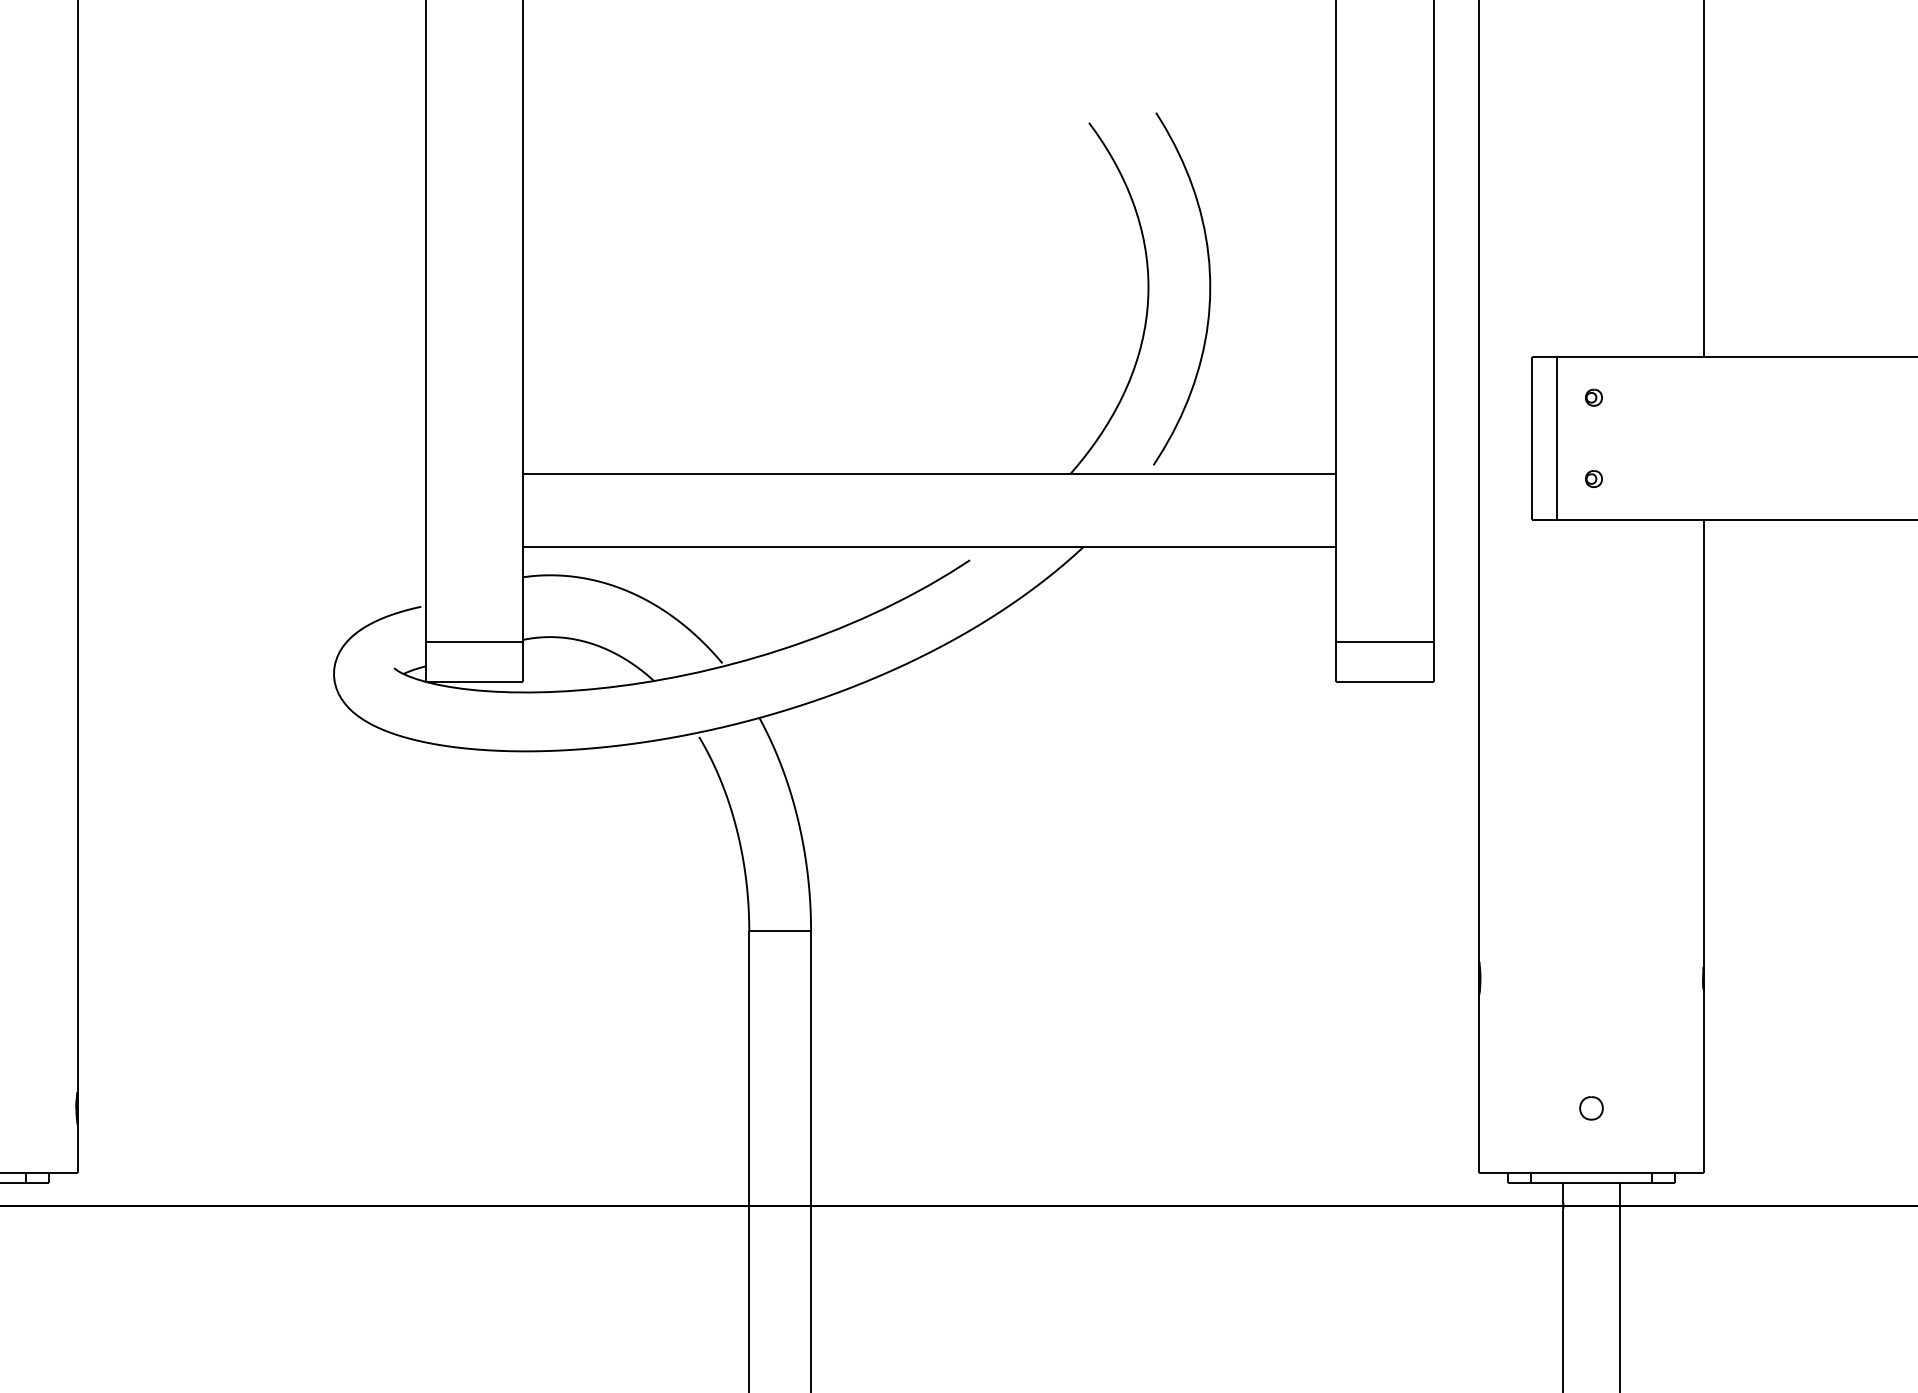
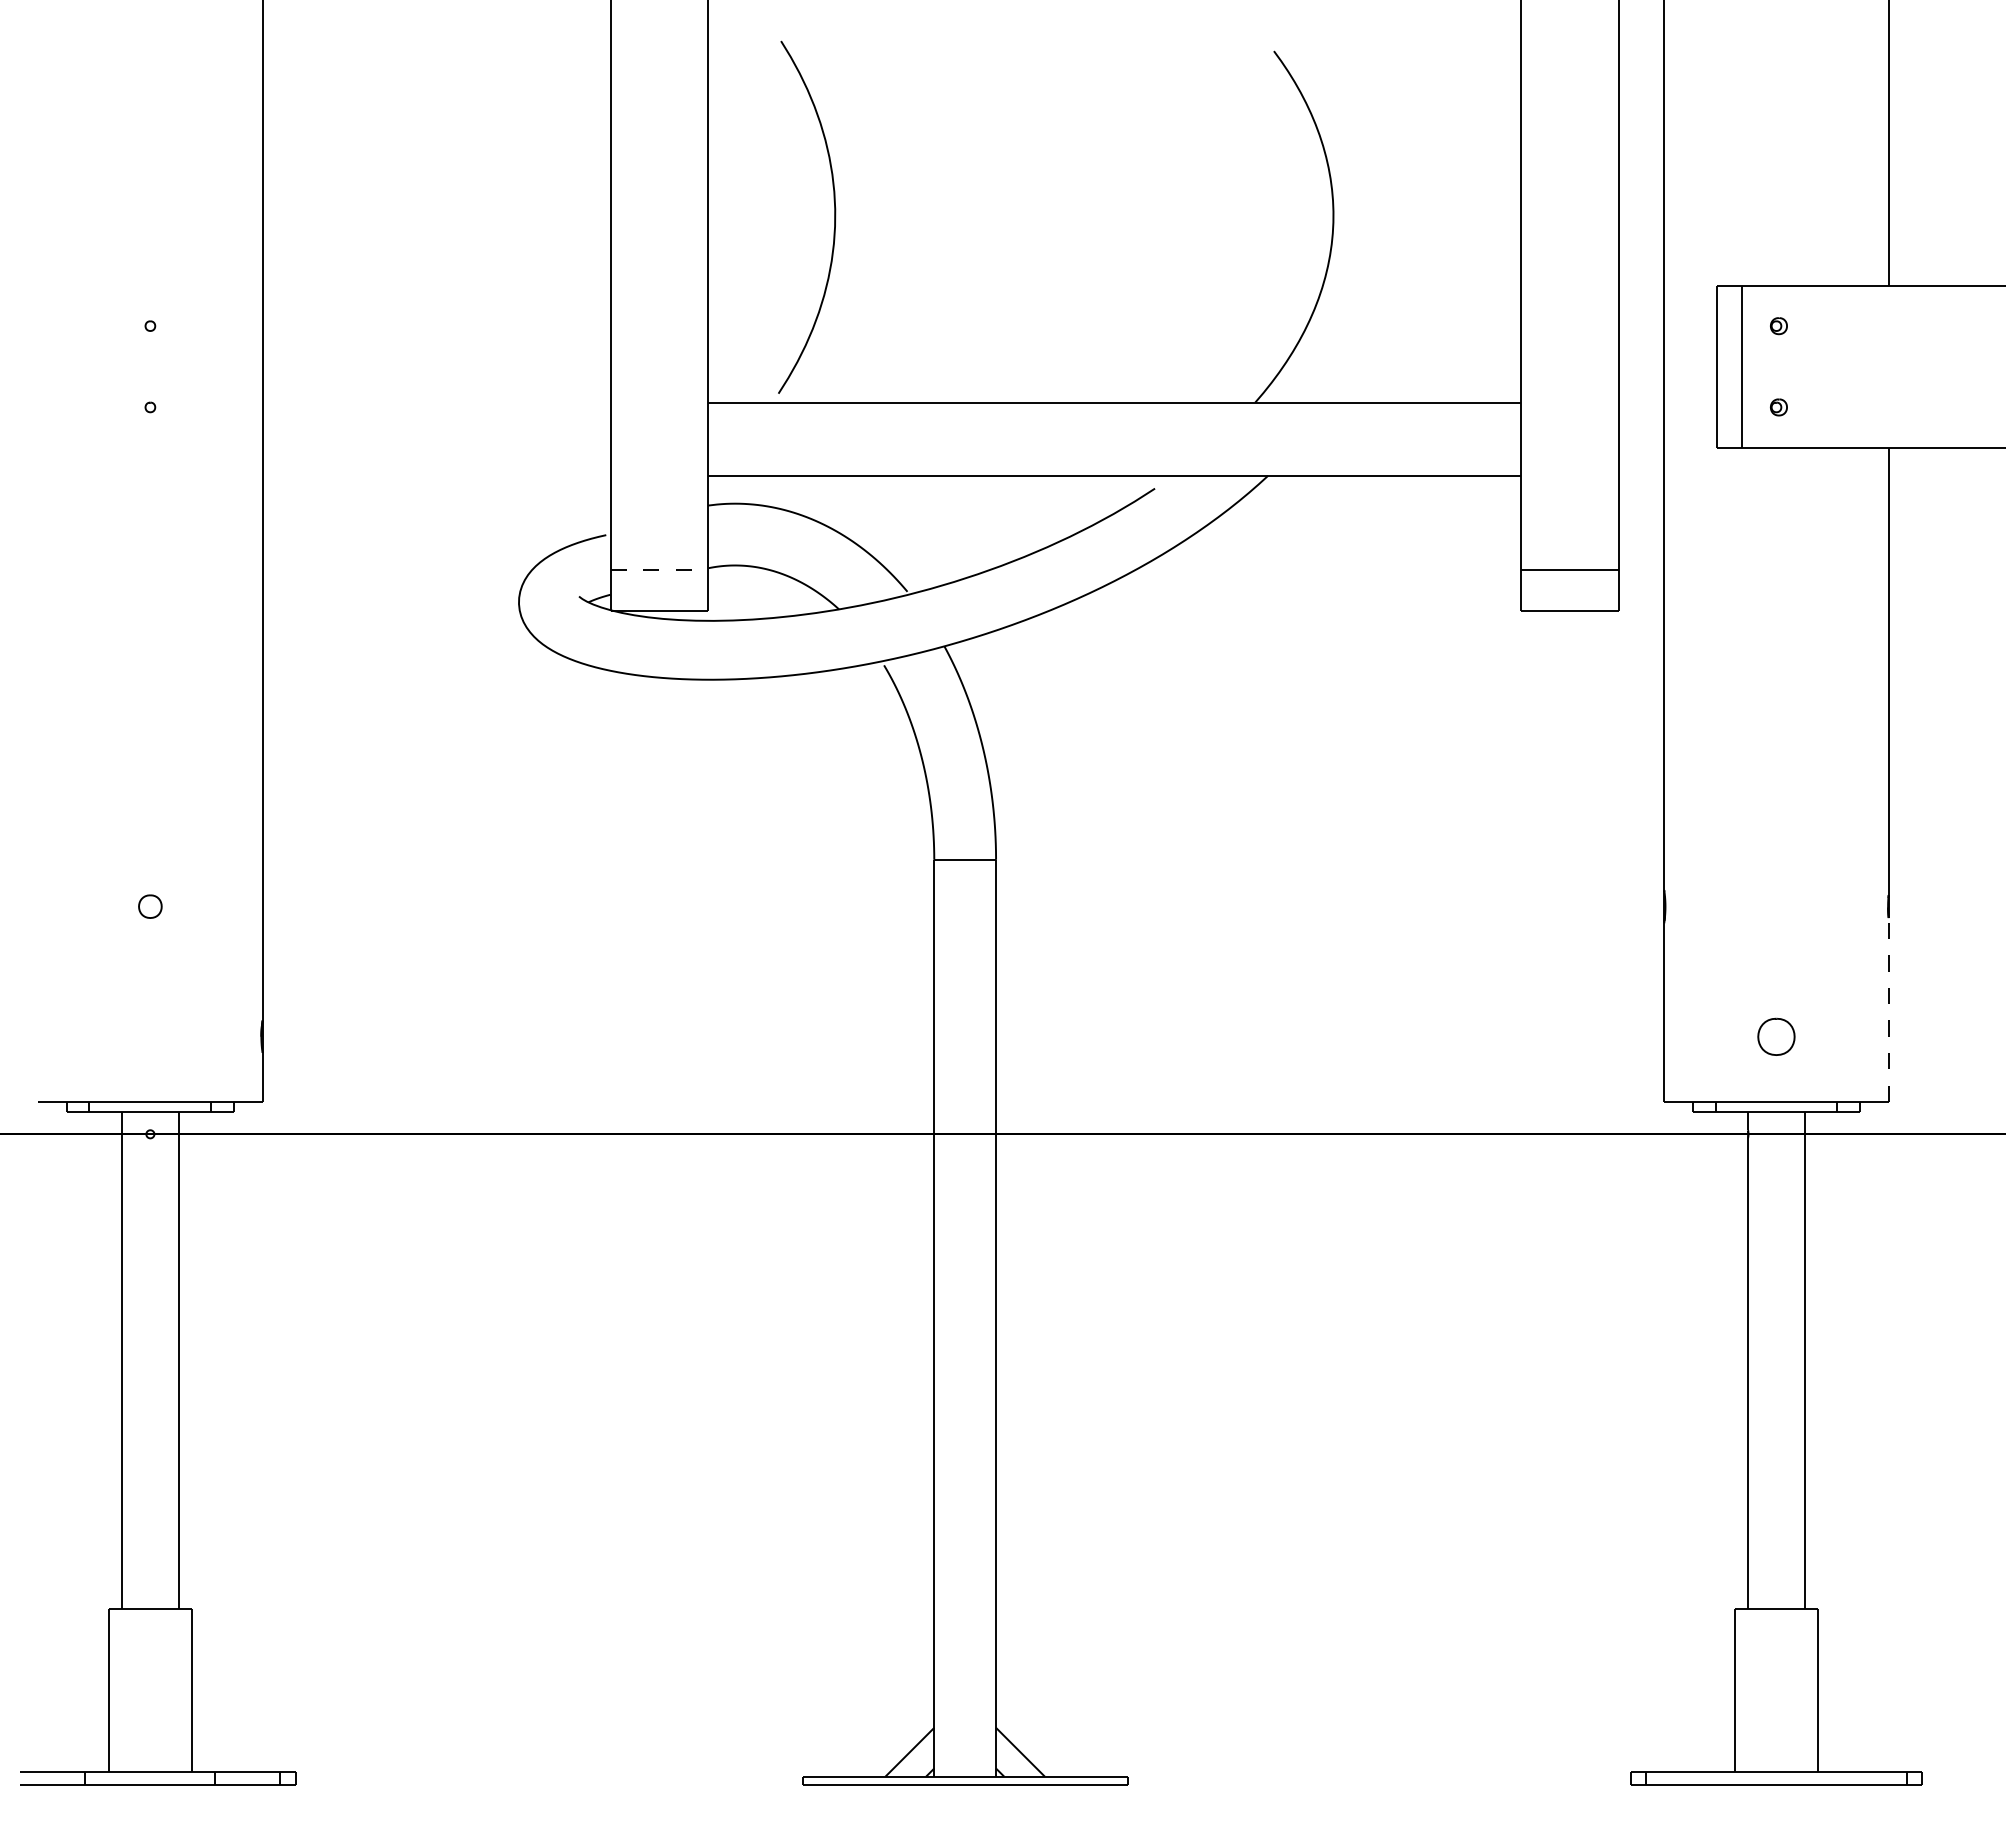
curve: (1209, 288) -> (834, 216), moved
line: (474, 642) -> (659, 570), solid -> dashed
line: (1703, 1081) -> (1888, 1009), solid -> dashed
part: (1591, 1108) -> (1776, 1036), size x1.6

